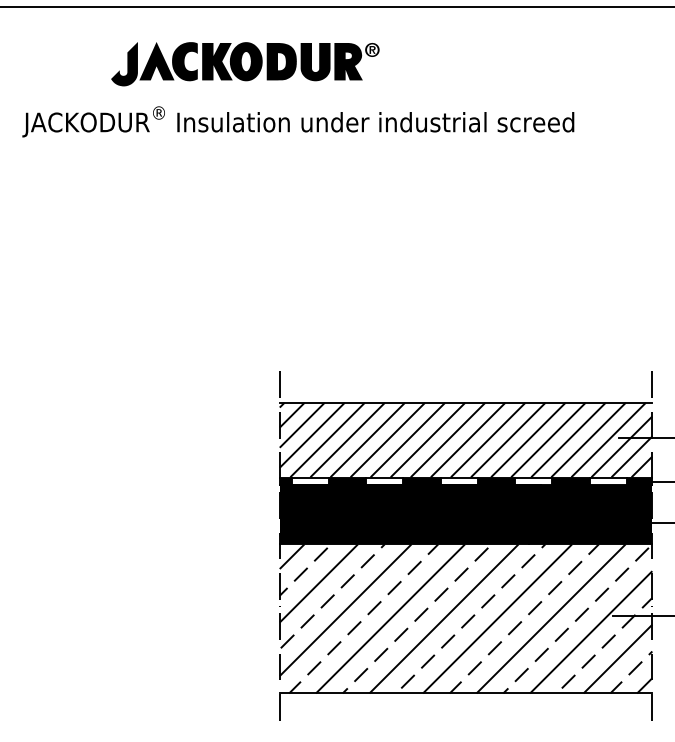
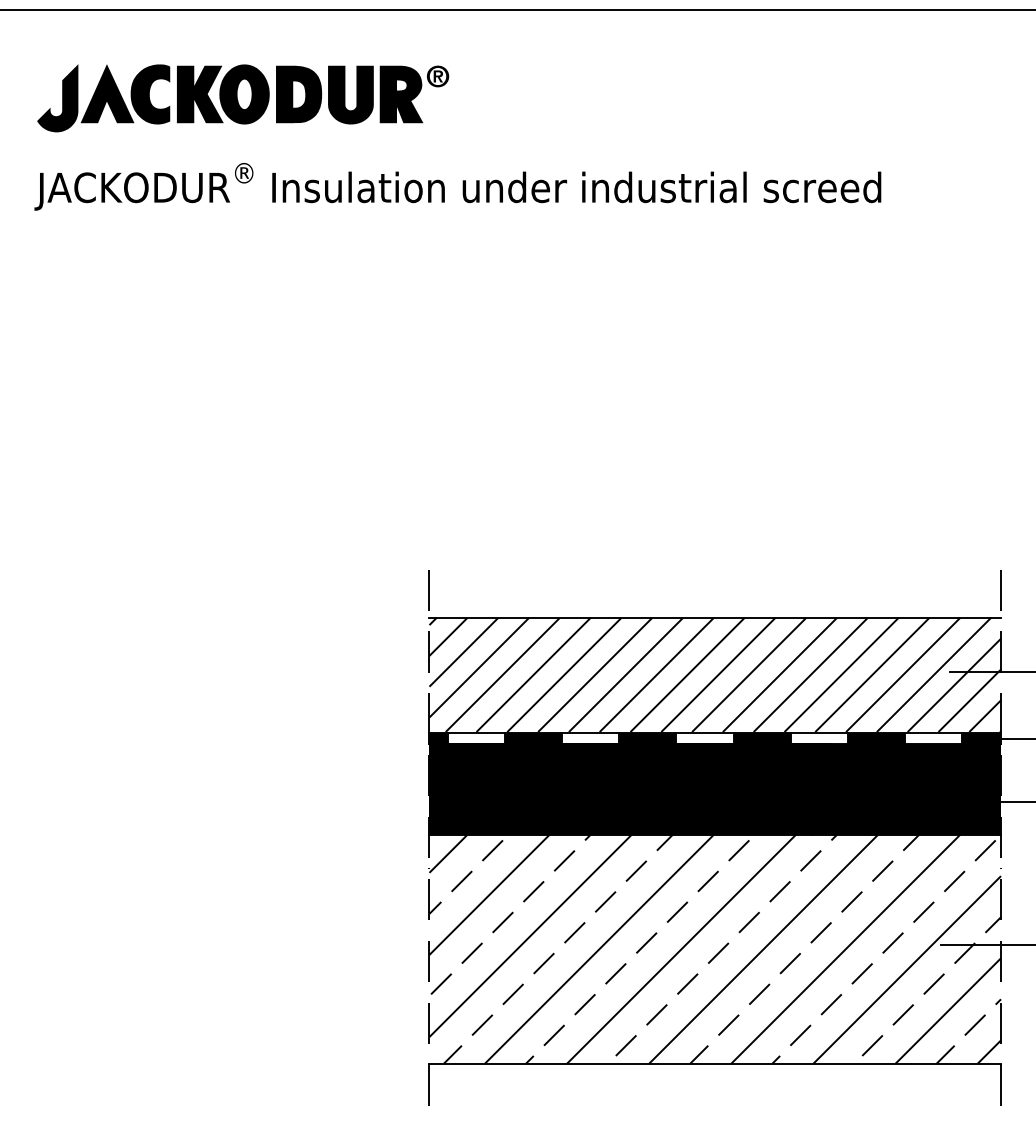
part: (245, 64) -> (243, 98), moved

